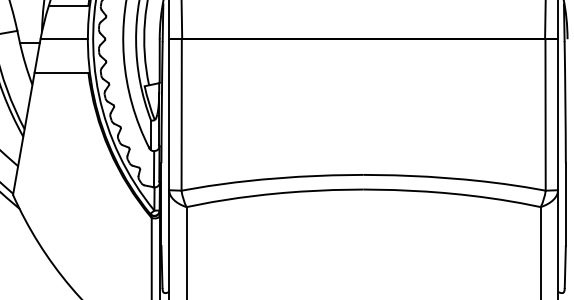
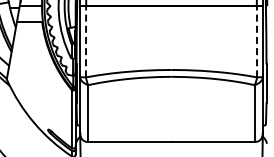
line: (182, 114) -> (86, 41), solid -> dashed
line: (546, 114) -> (257, 41), solid -> dashed

